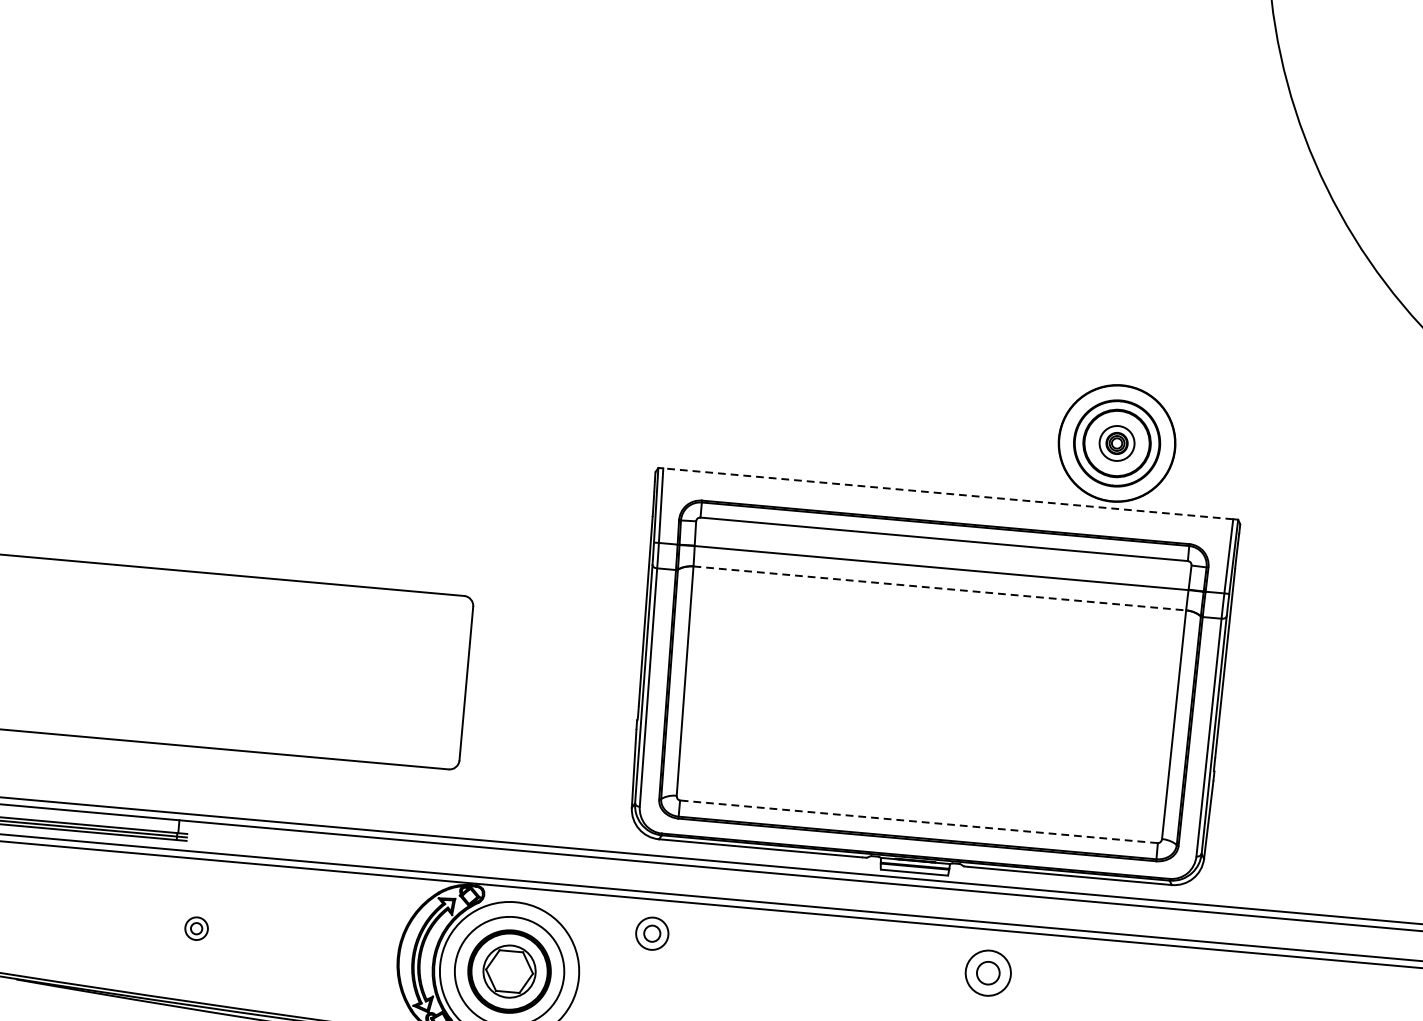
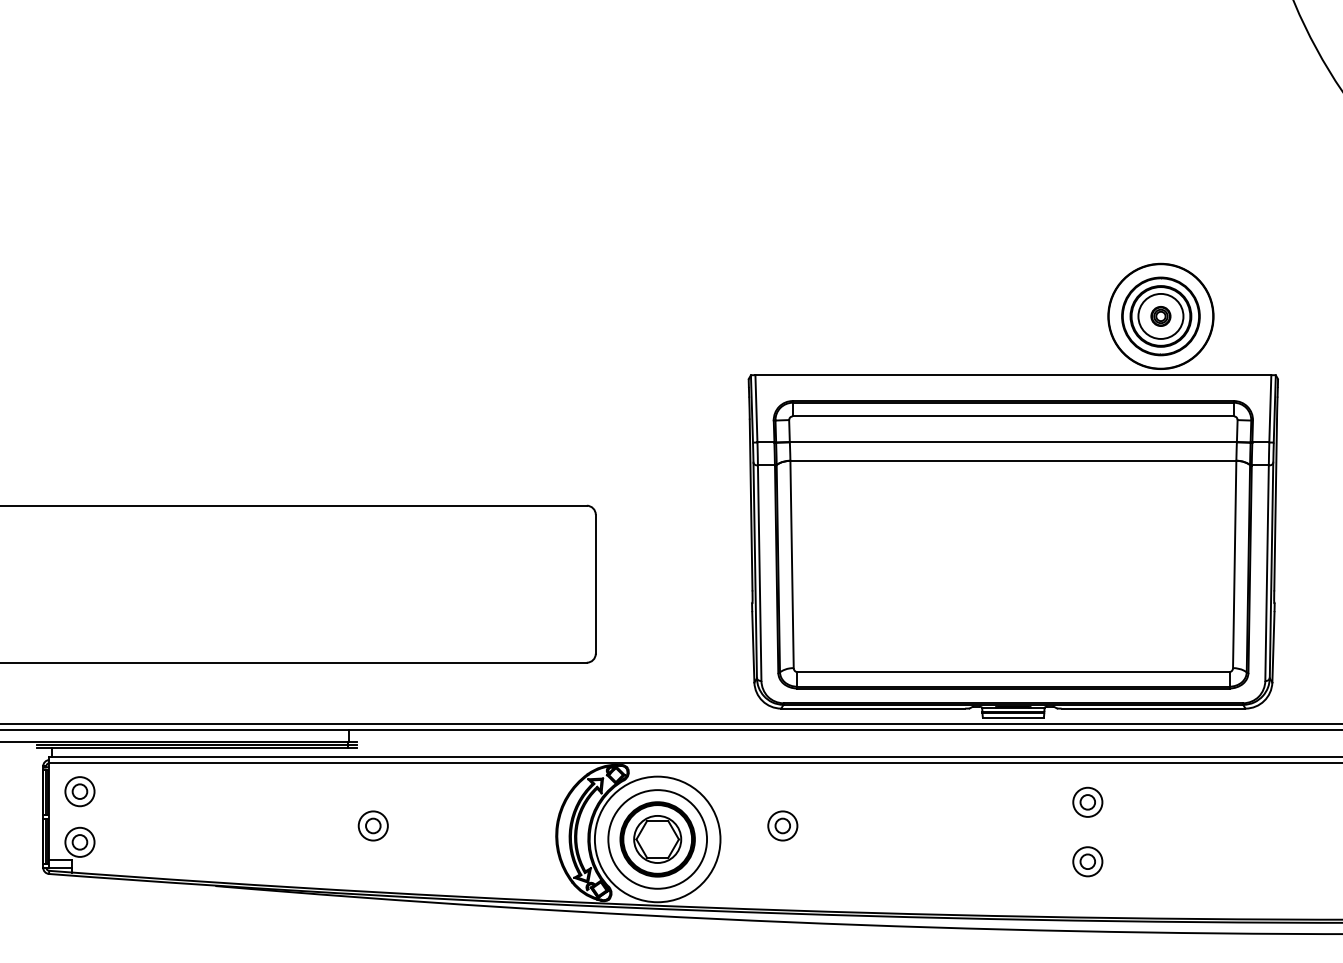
circle: (1116, 442) -> (1160, 315), size x1.43
line: (948, 494) -> (1013, 375), dashed -> solid
line: (939, 588) -> (1013, 460), dashed -> solid
line: (917, 822) -> (1012, 672), dashed -> solid
part: (195, 928) -> (372, 825), size x1.43
part: (651, 933) -> (782, 825), moved
part: (988, 972) -> (1087, 801), size x0.71

